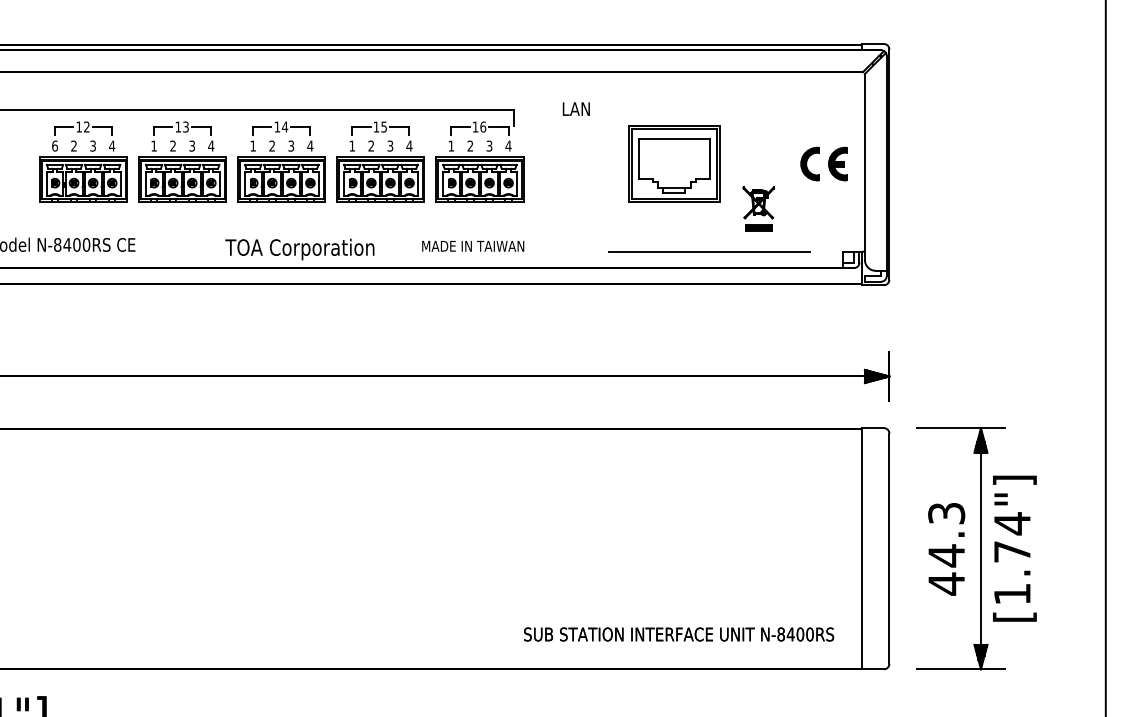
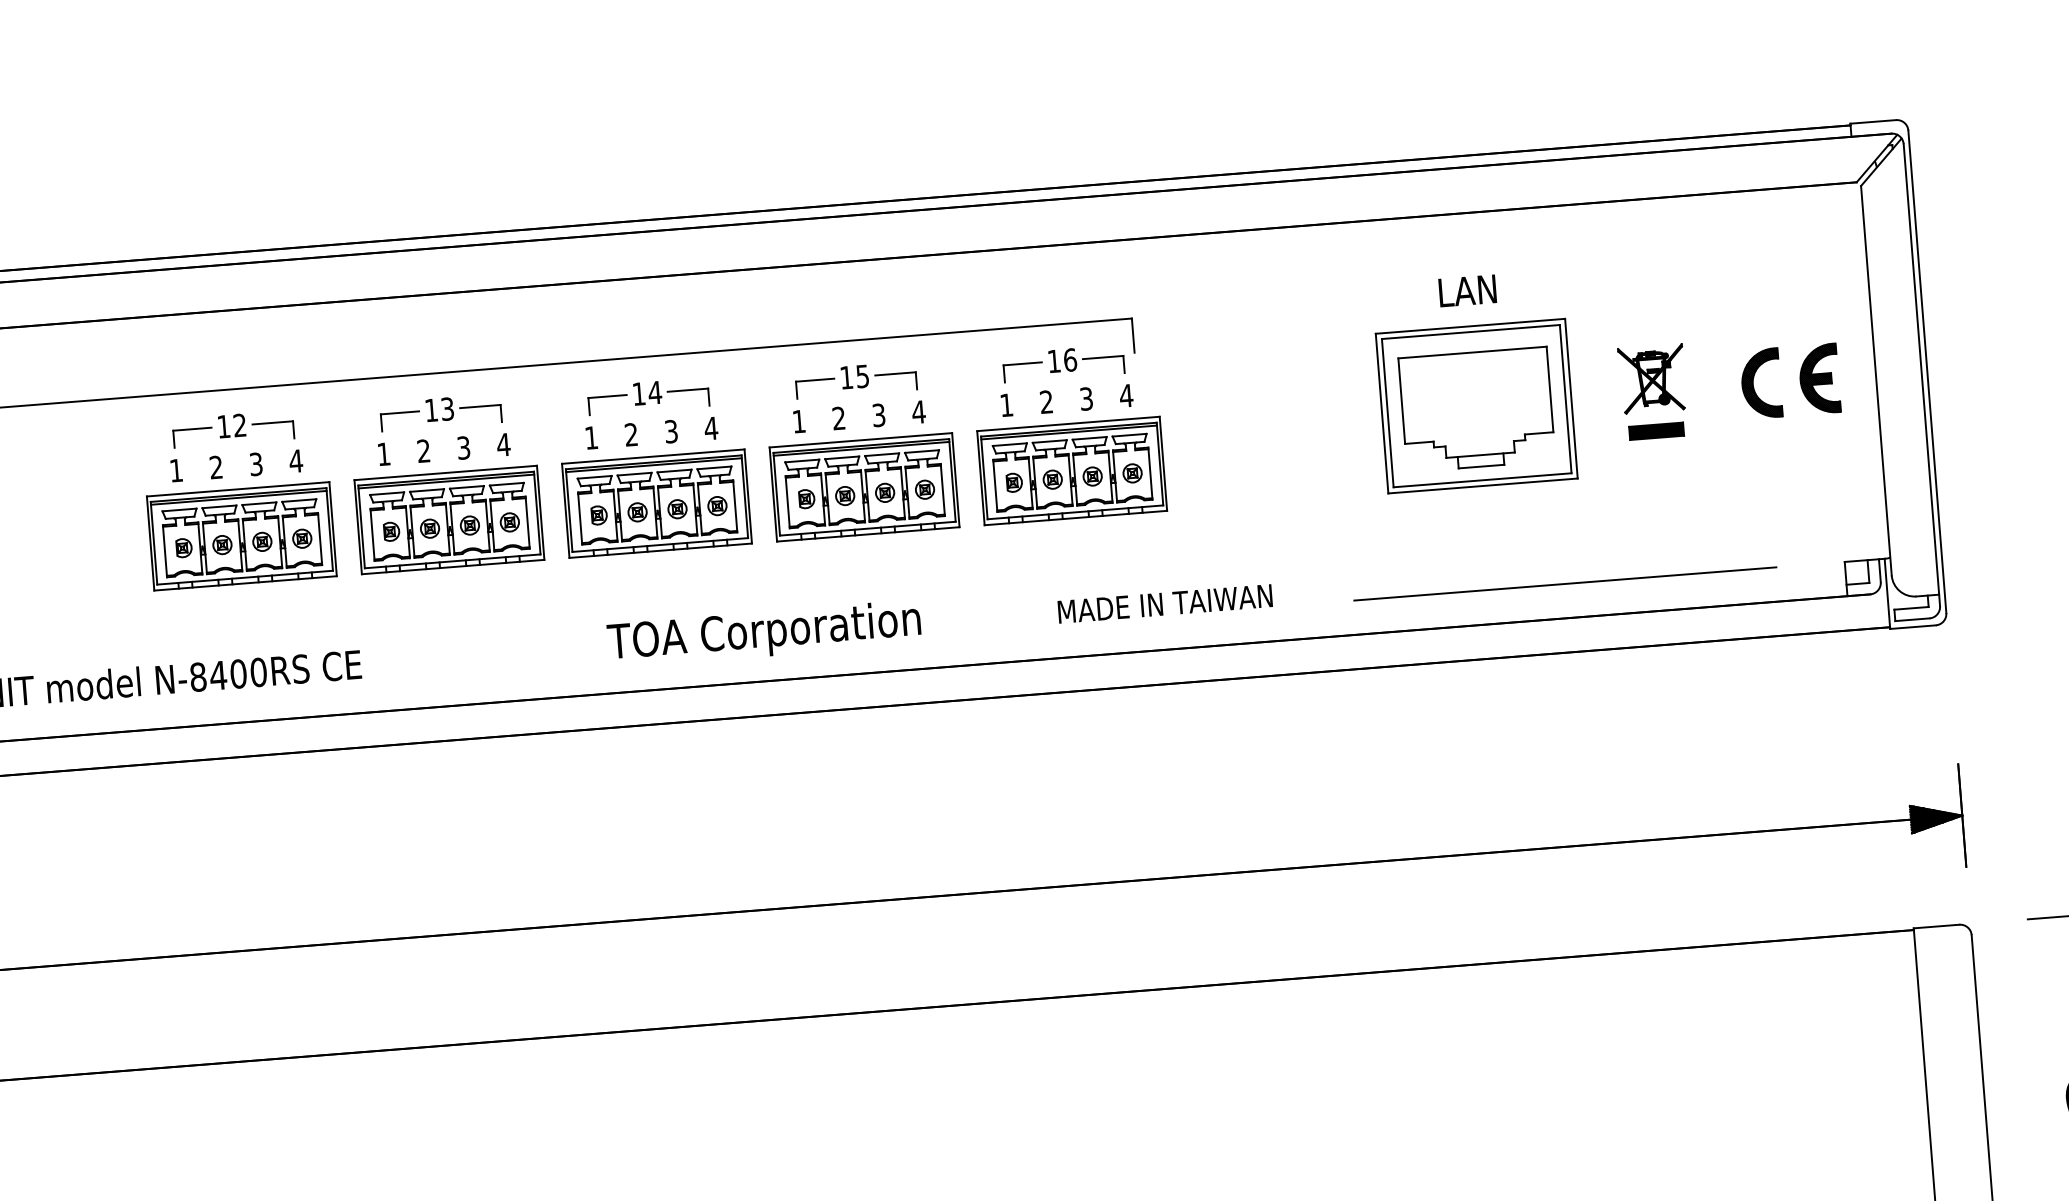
text: (575, 108) -> (1465, 289), moved
text: (54, 145) -> (175, 469), 6 -> 1
part: (758, 208) -> (1652, 391), moved
text: (473, 245) -> (1165, 602), moved
text: (299, 249) -> (763, 633), moved

